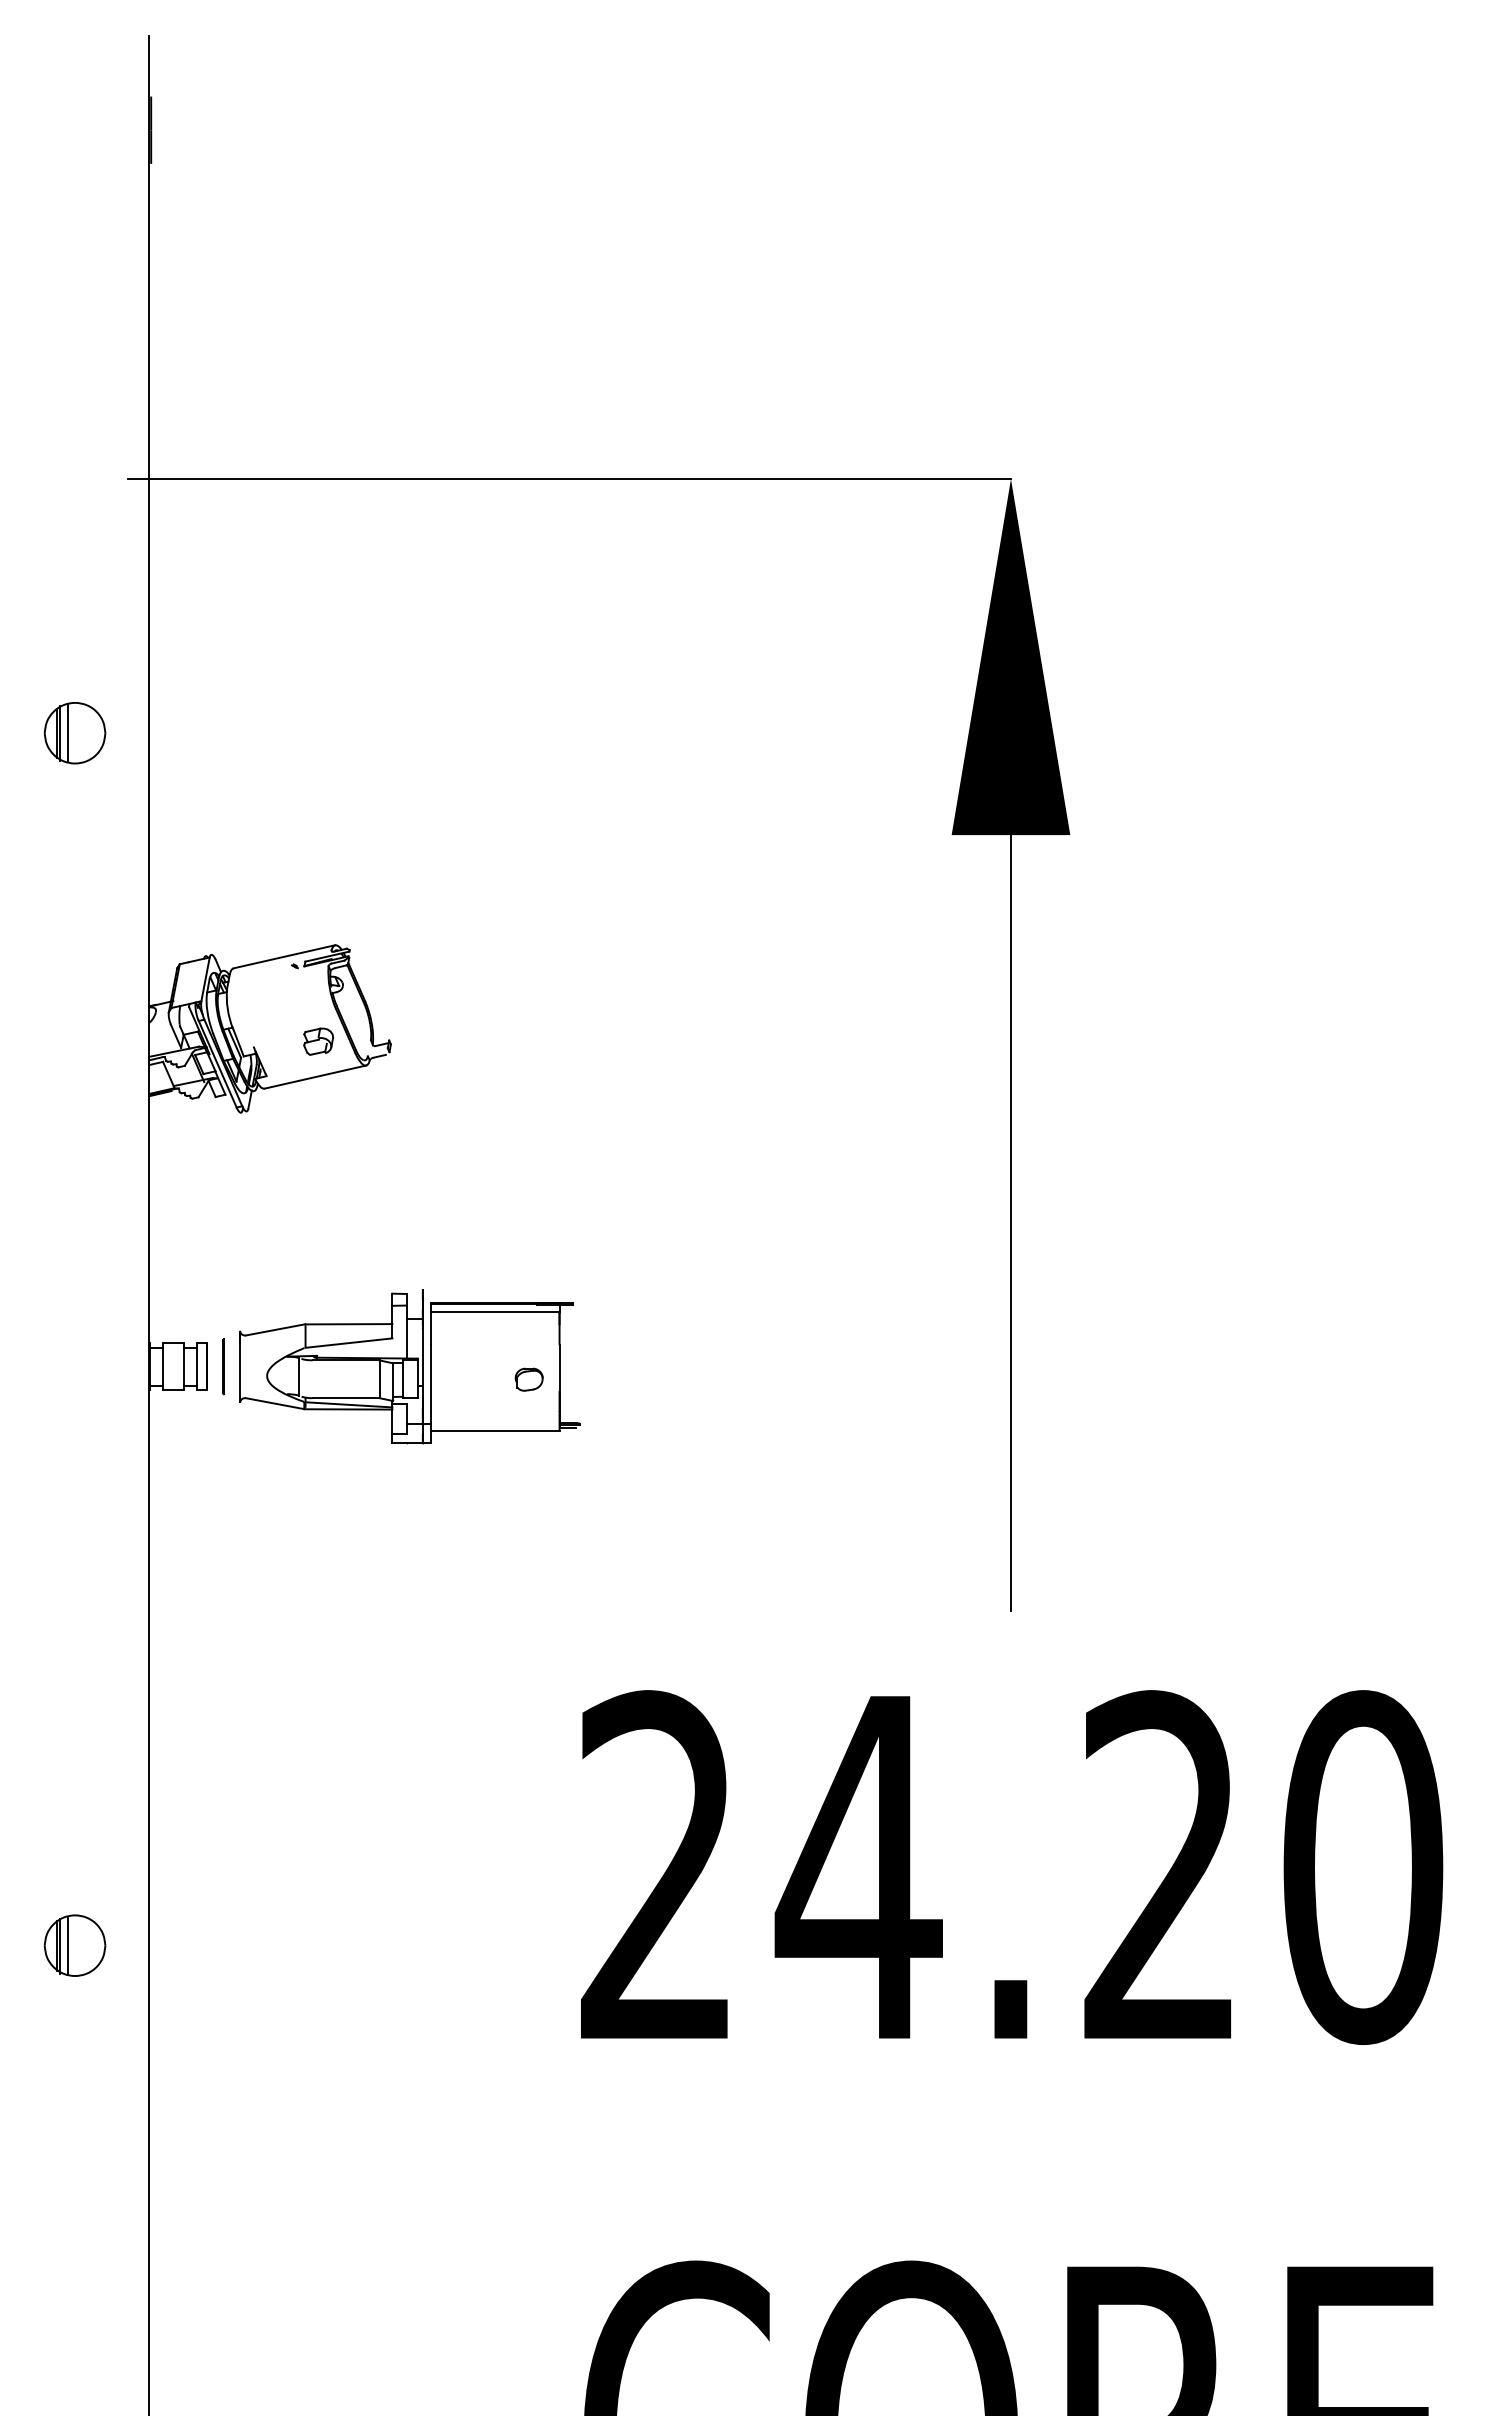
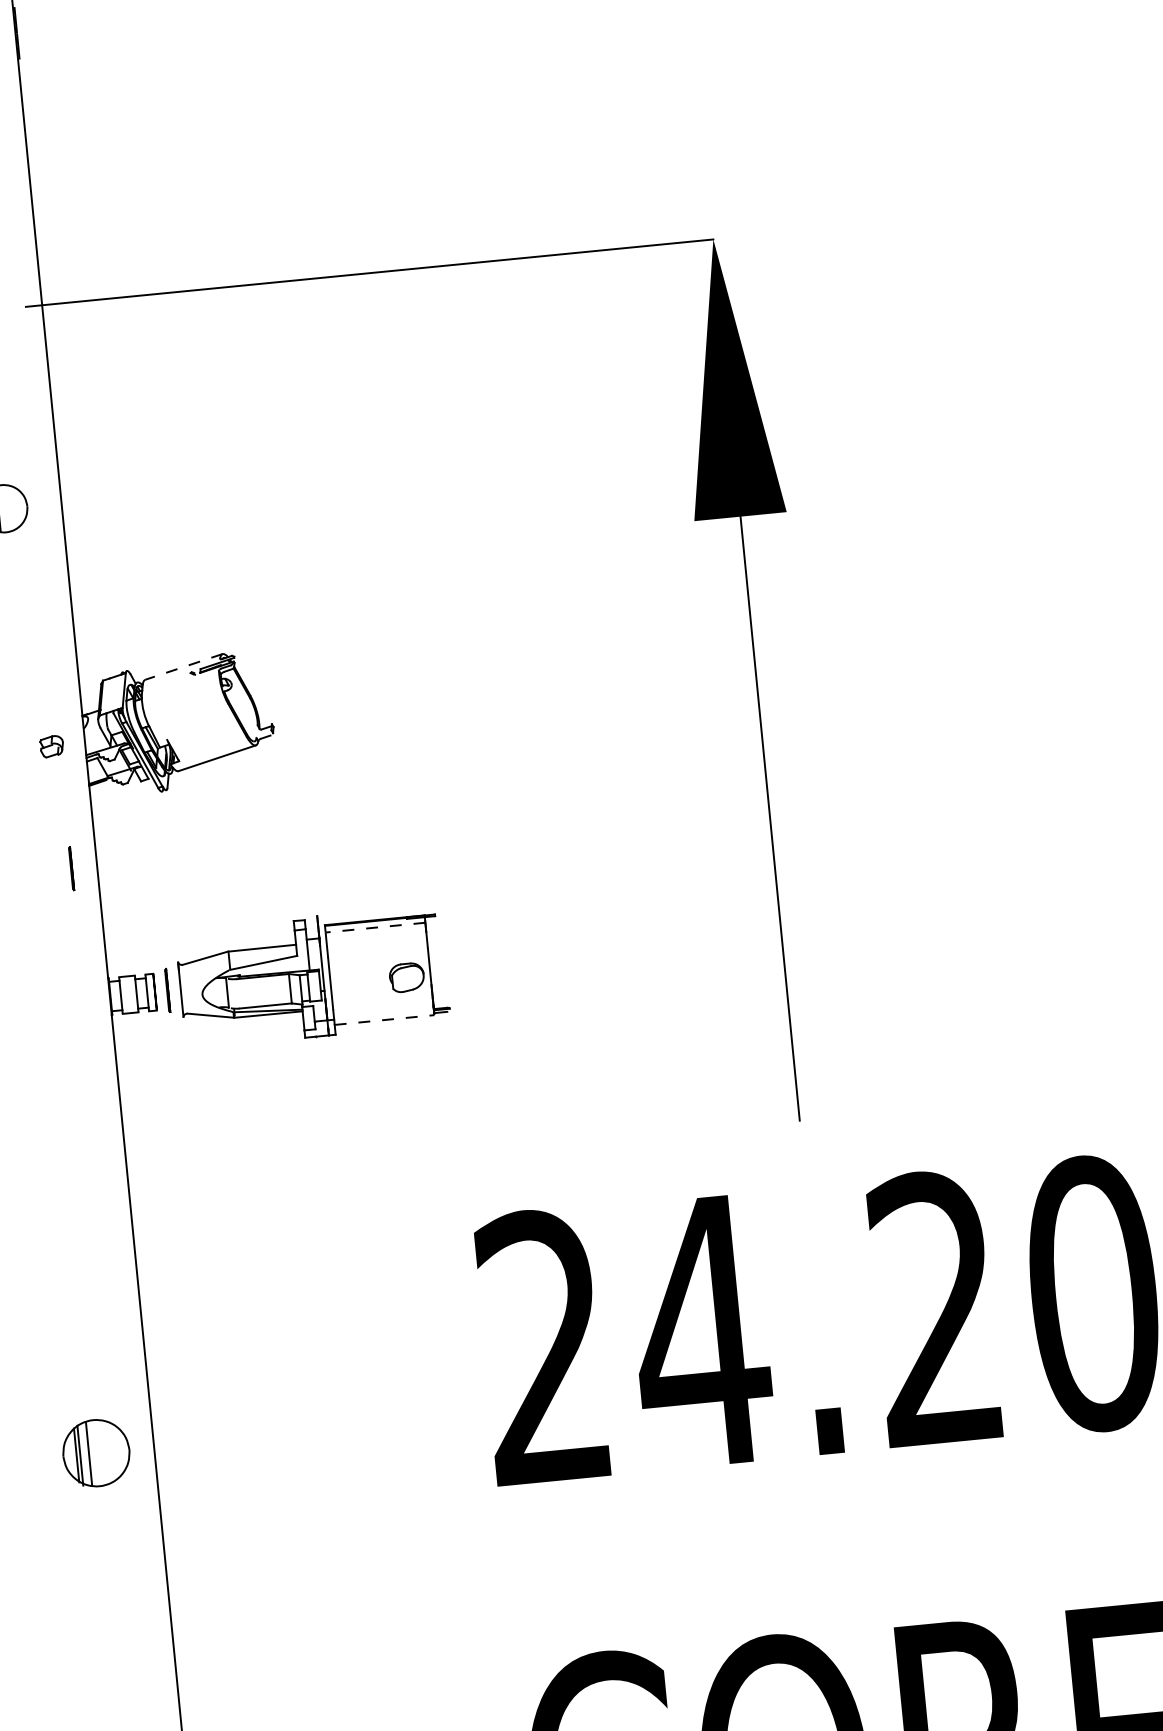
line: (283, 956) -> (183, 666), solid -> dashed
part: (318, 1041) -> (51, 746), moved
line: (116, 1199) -> (71, 868), added
line: (495, 1312) -> (375, 927), solid -> dashed
part: (528, 1379) -> (406, 977), size x1.6
line: (496, 1430) -> (385, 1019), solid -> dashed
part: (74, 1945) -> (95, 1453), size x1.4

